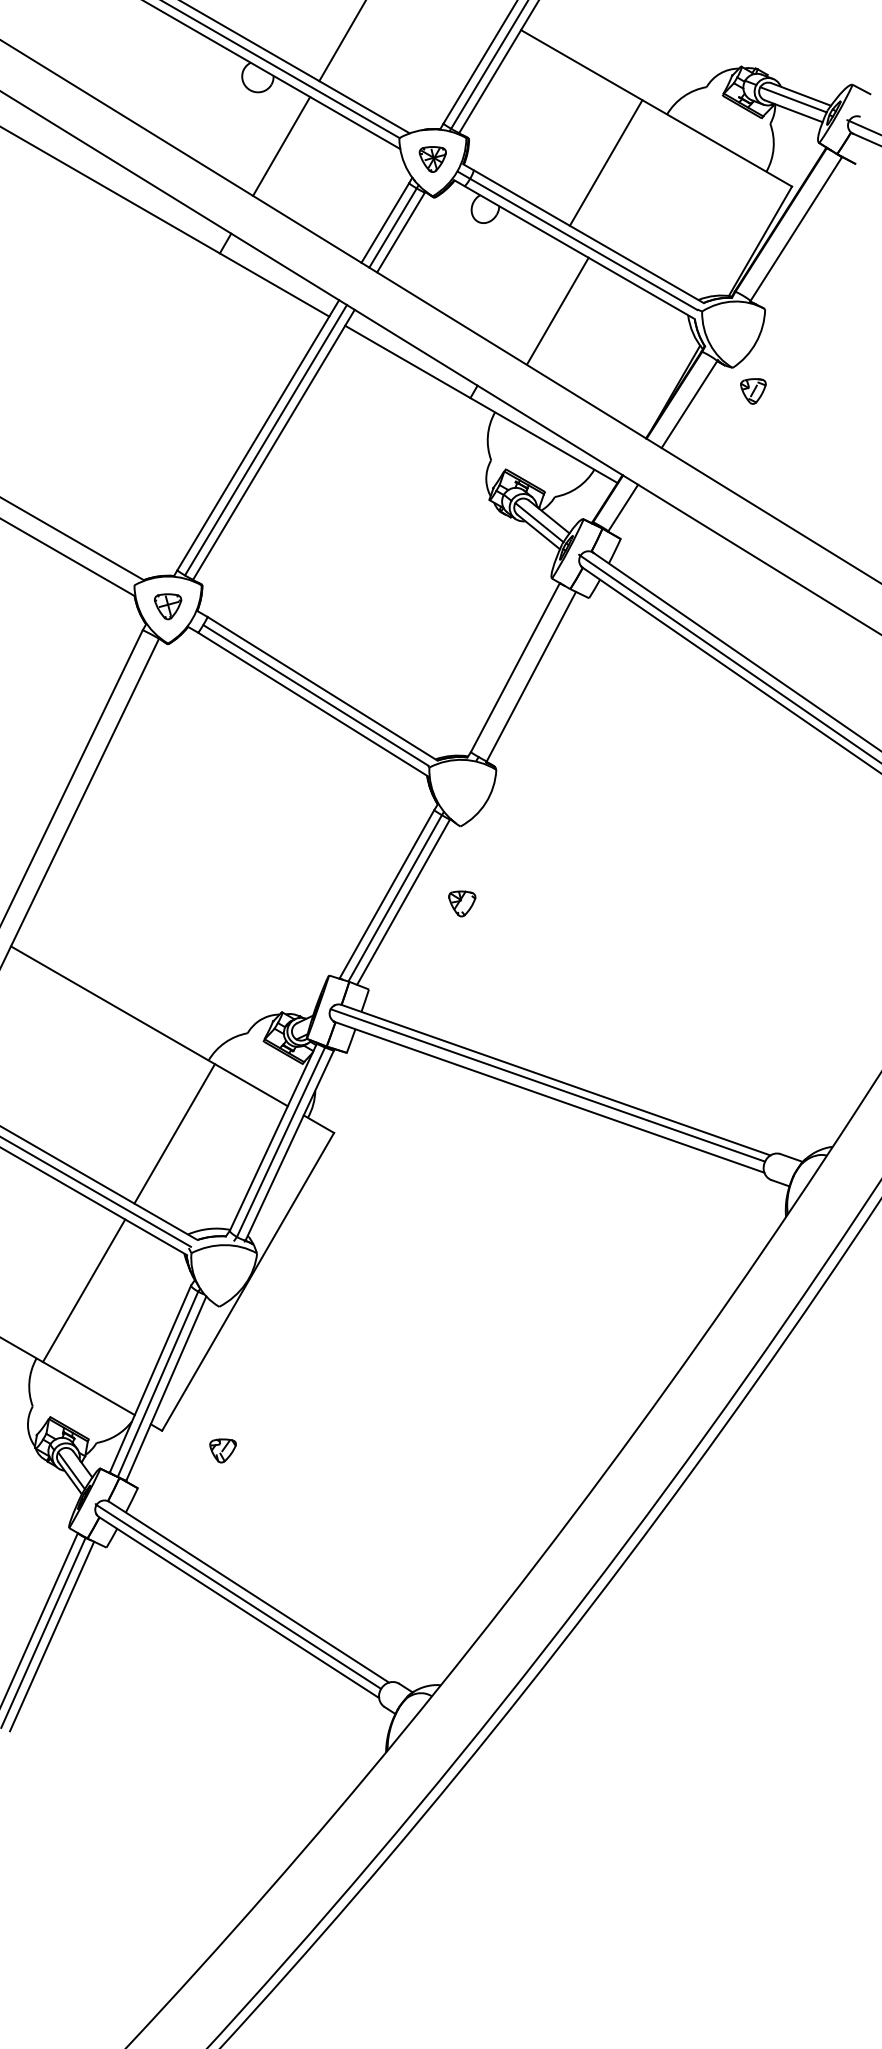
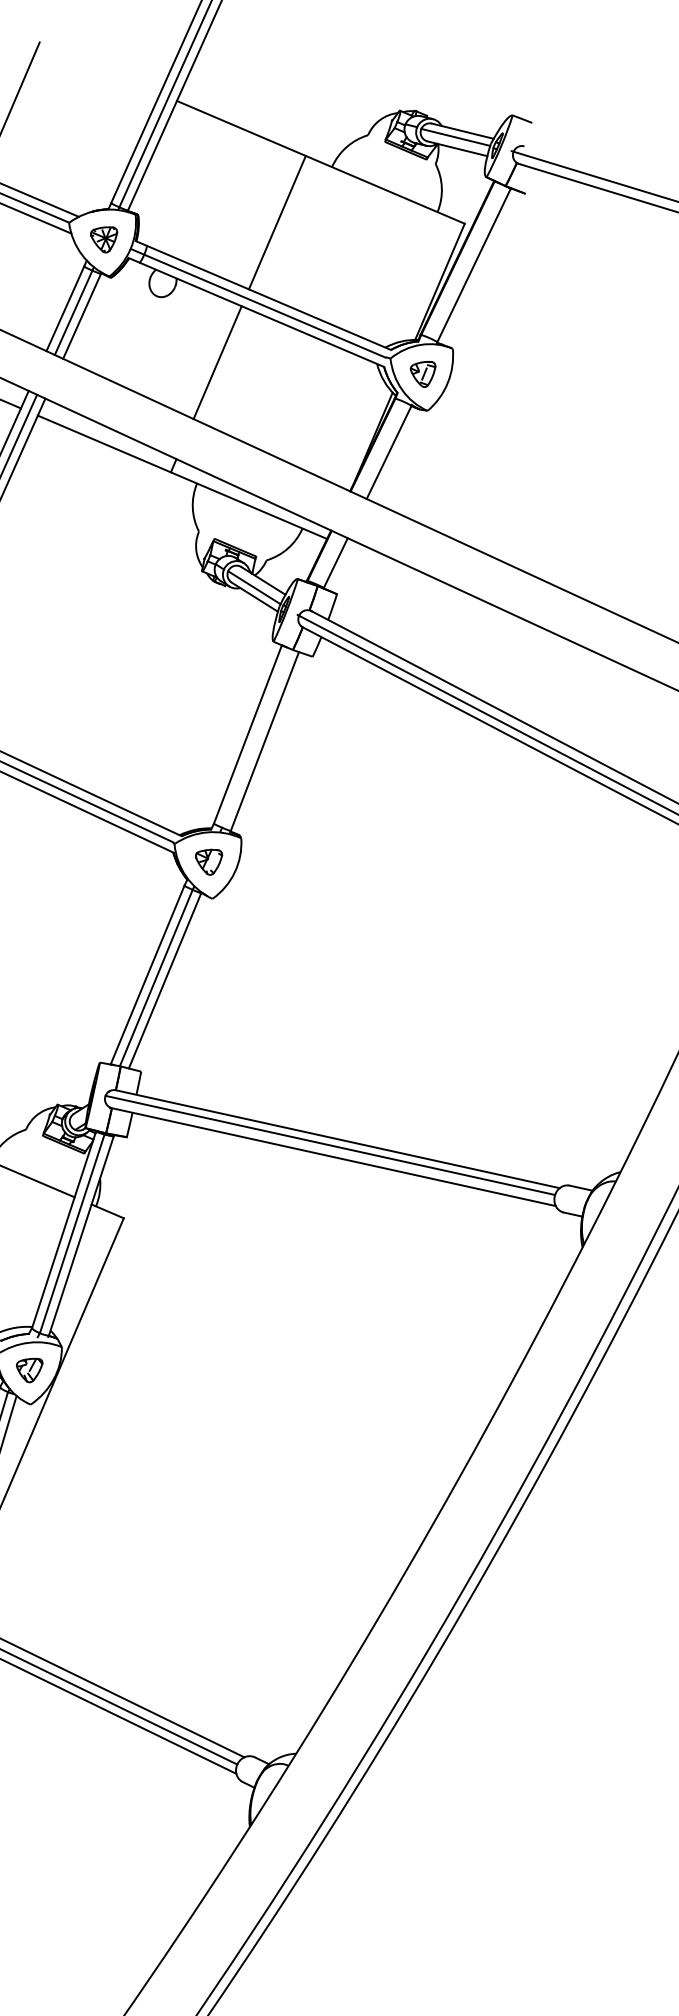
line: (557, 310) -> (217, 362), moved
part: (753, 391) -> (424, 374), moved
part: (462, 903) -> (210, 861), moved
part: (222, 1450) -> (29, 1370), moved

